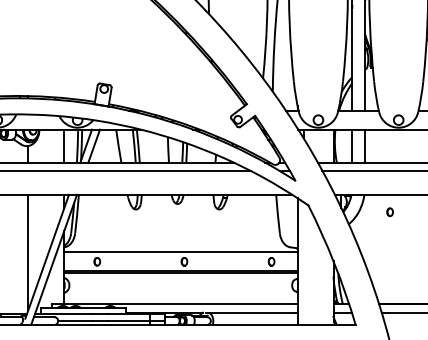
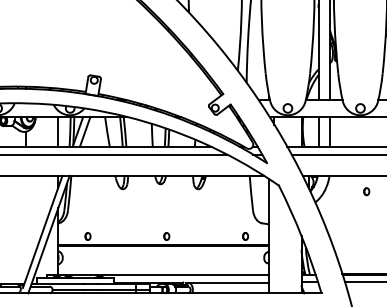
part: (389, 212) -> (366, 191), moved
line: (28, 251) -> (25, 227), removed
line: (180, 251) -> (163, 227), removed

